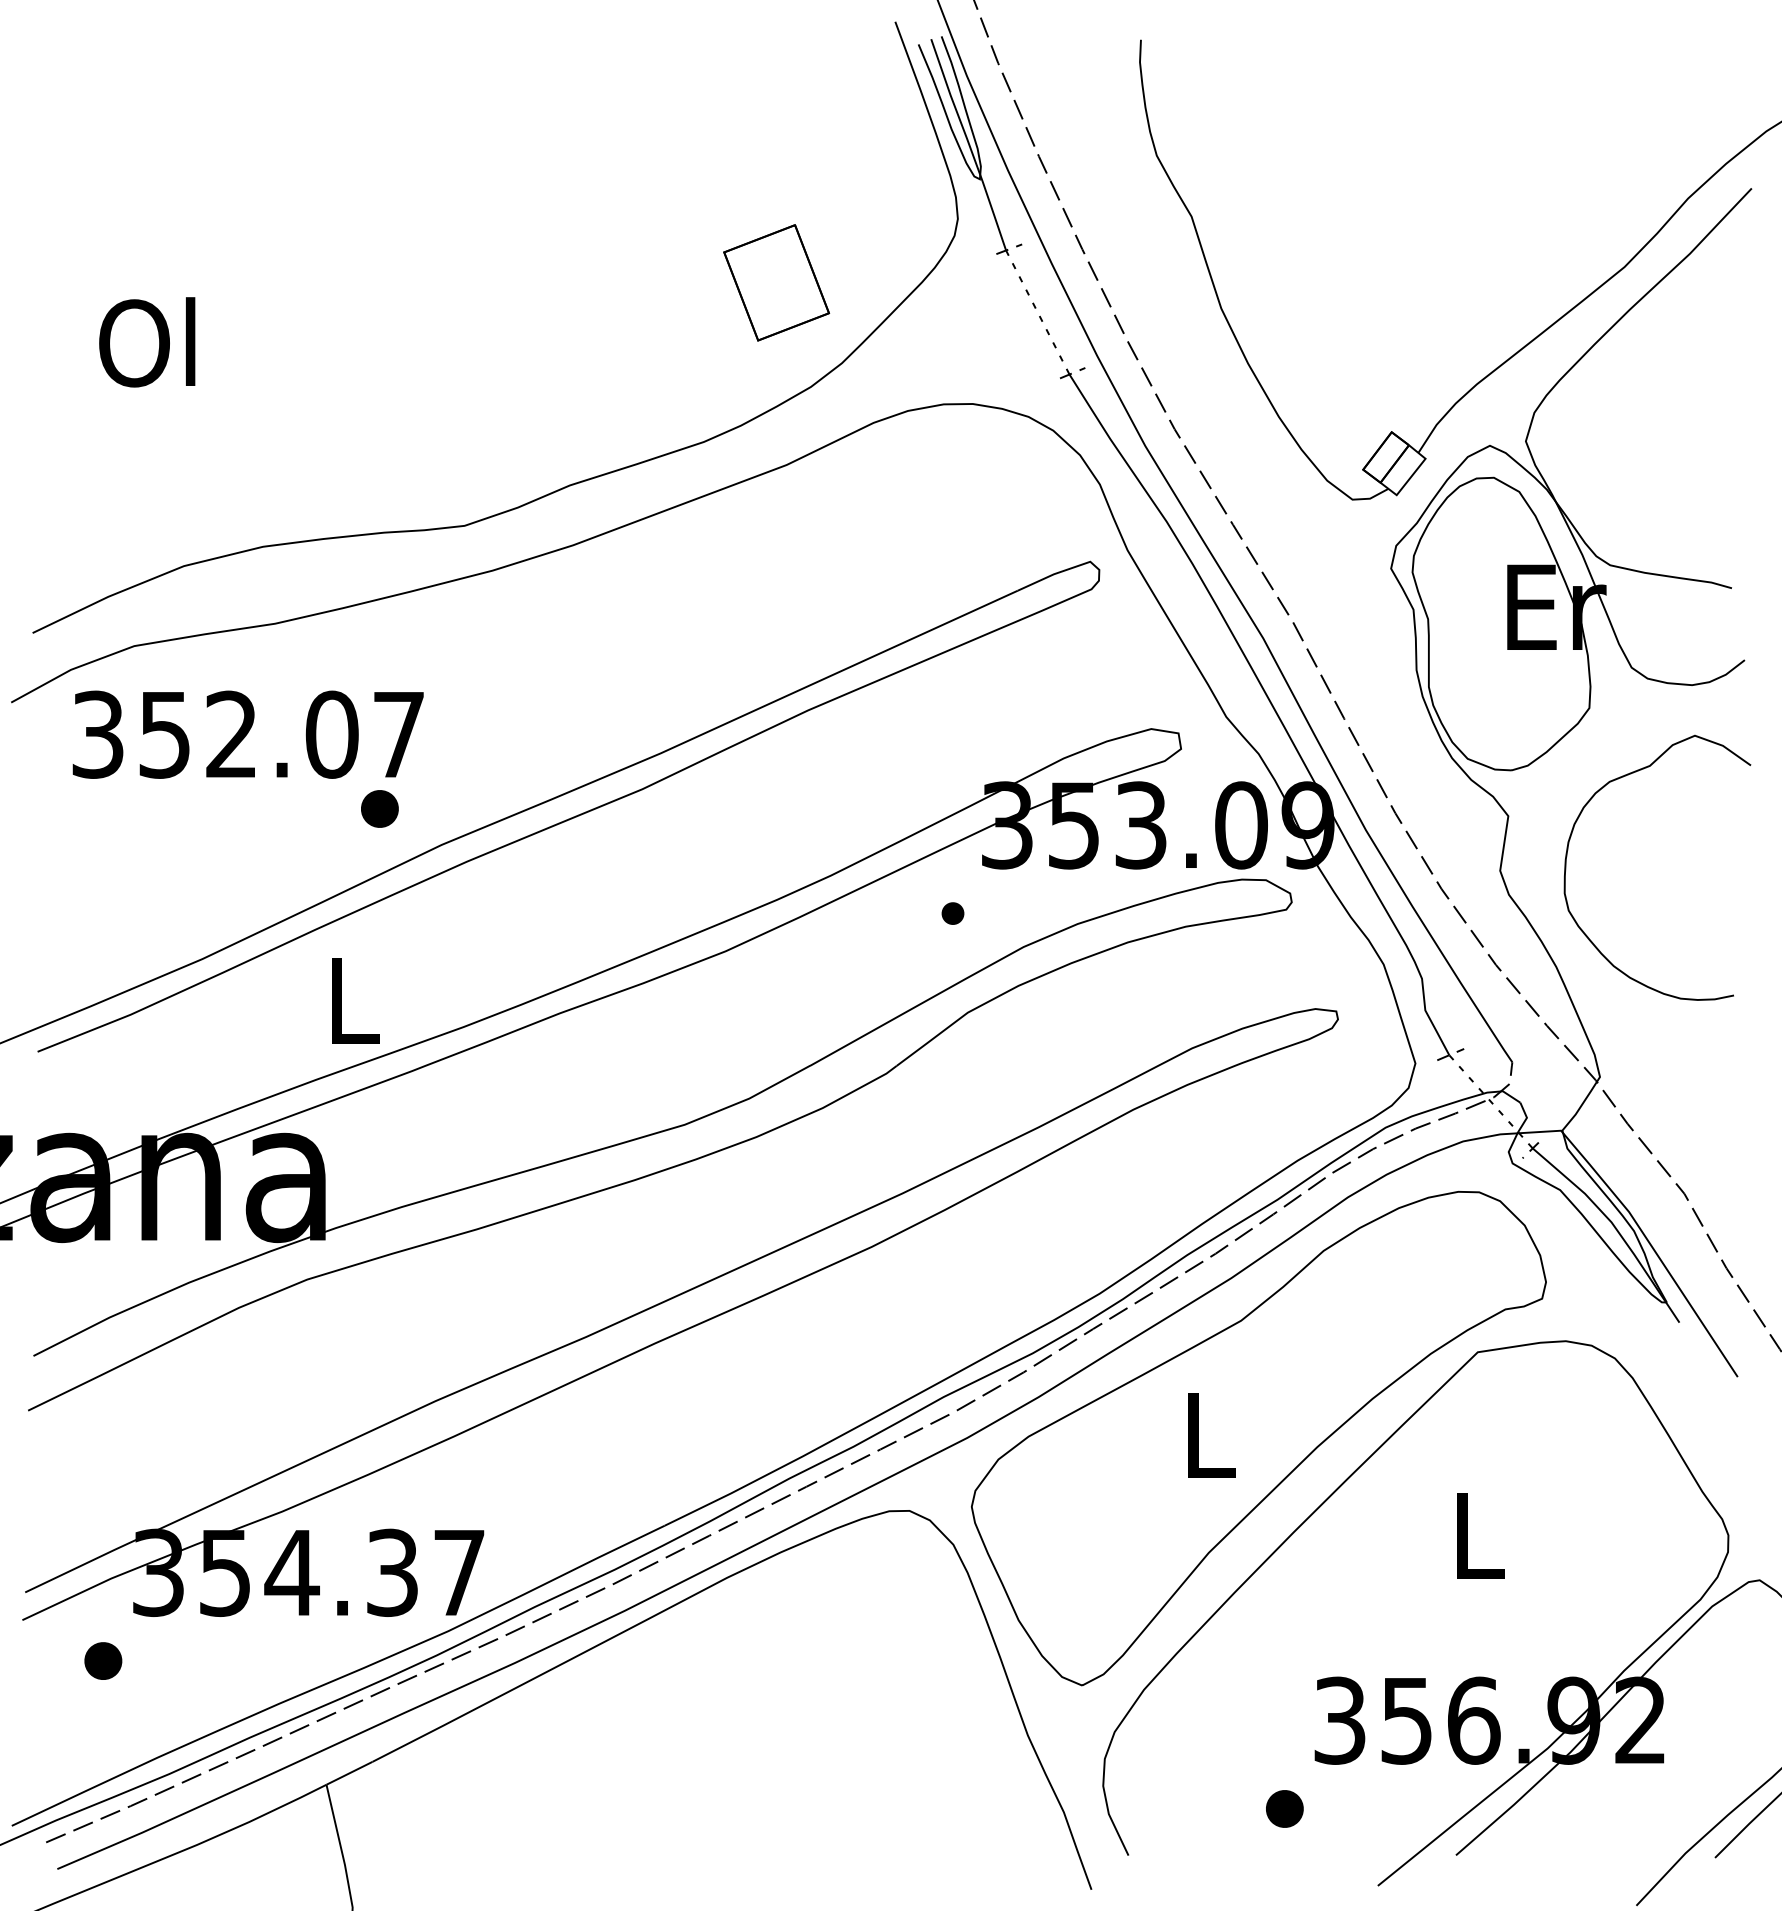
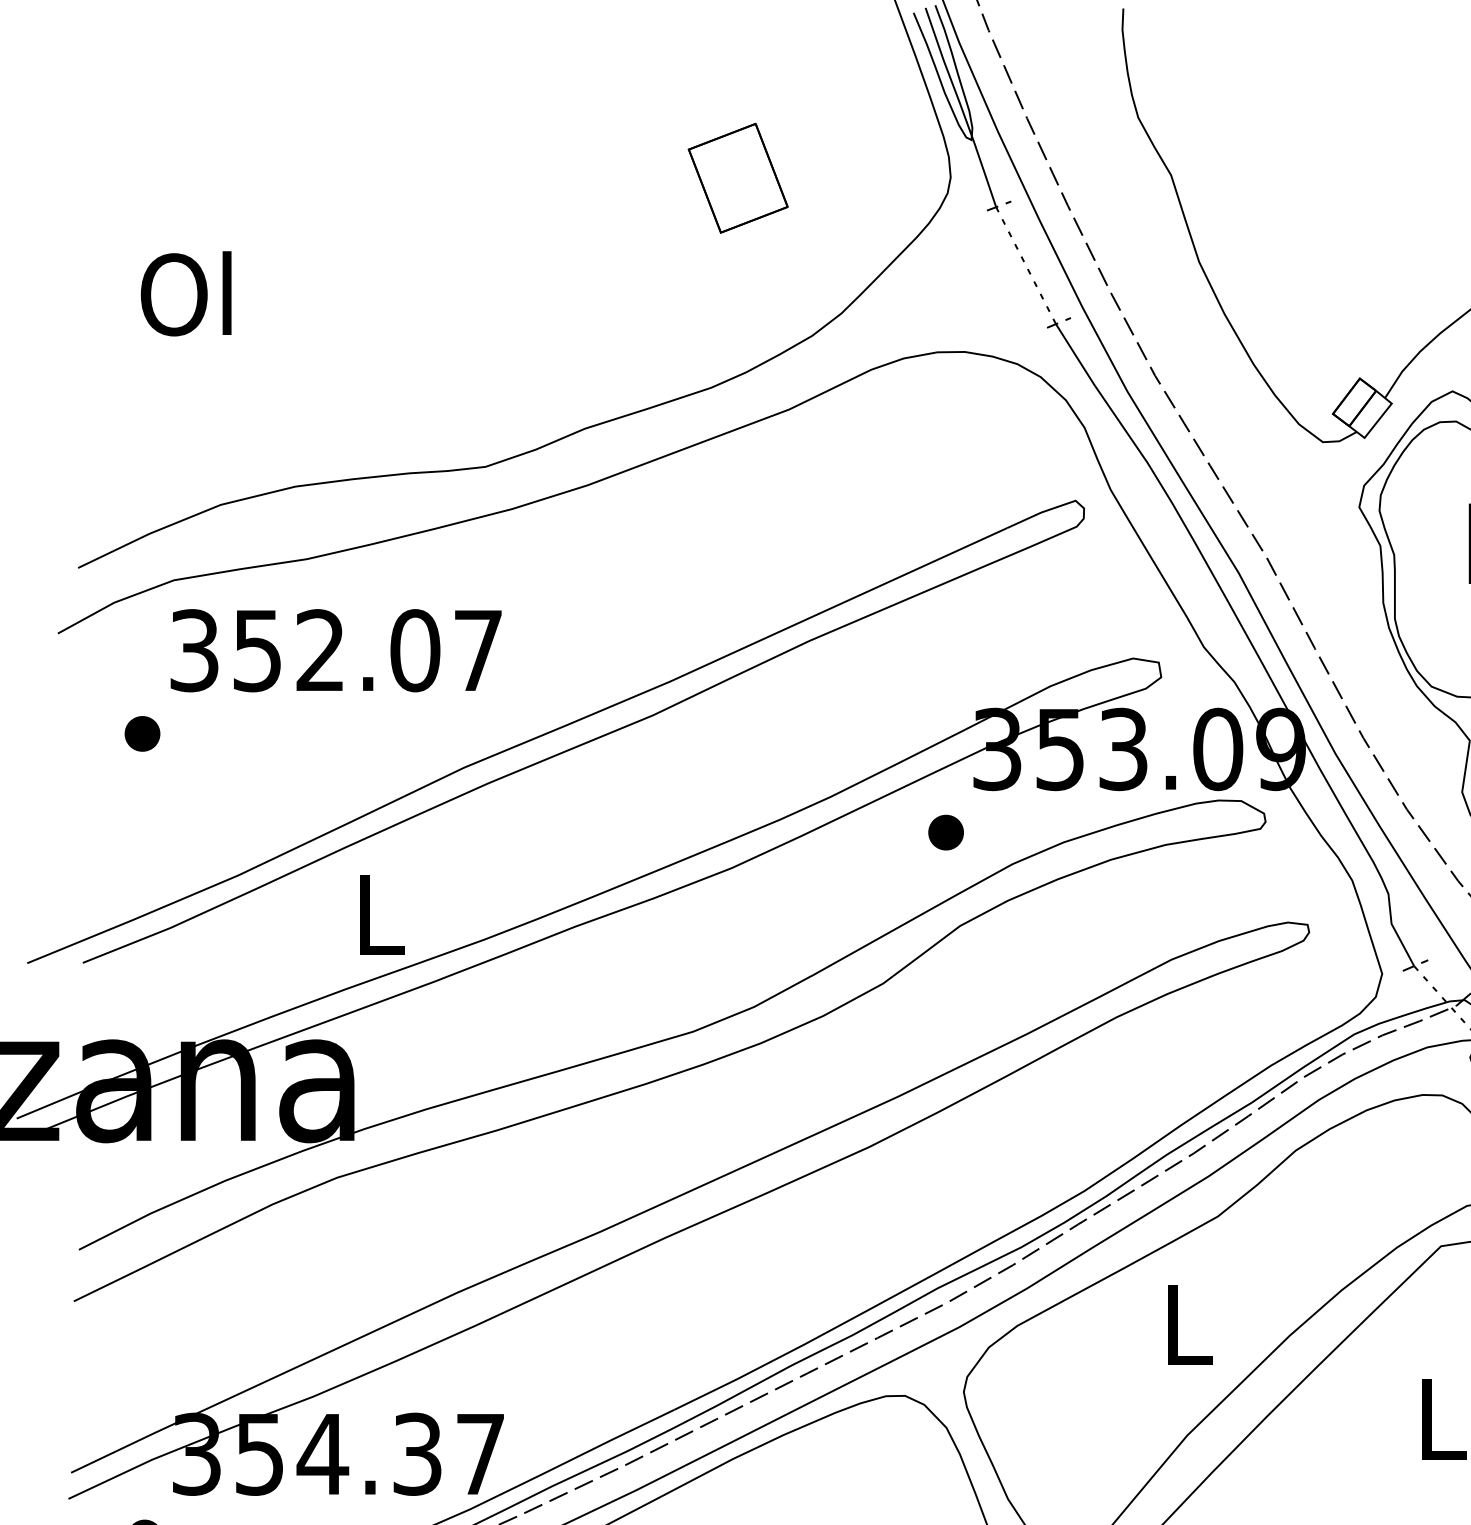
part: (776, 282) -> (738, 177), moved
text: (247, 734) -> (335, 650), moved
part: (379, 808) -> (142, 733), moved
part: (952, 913) -> (945, 832), size x1.67

